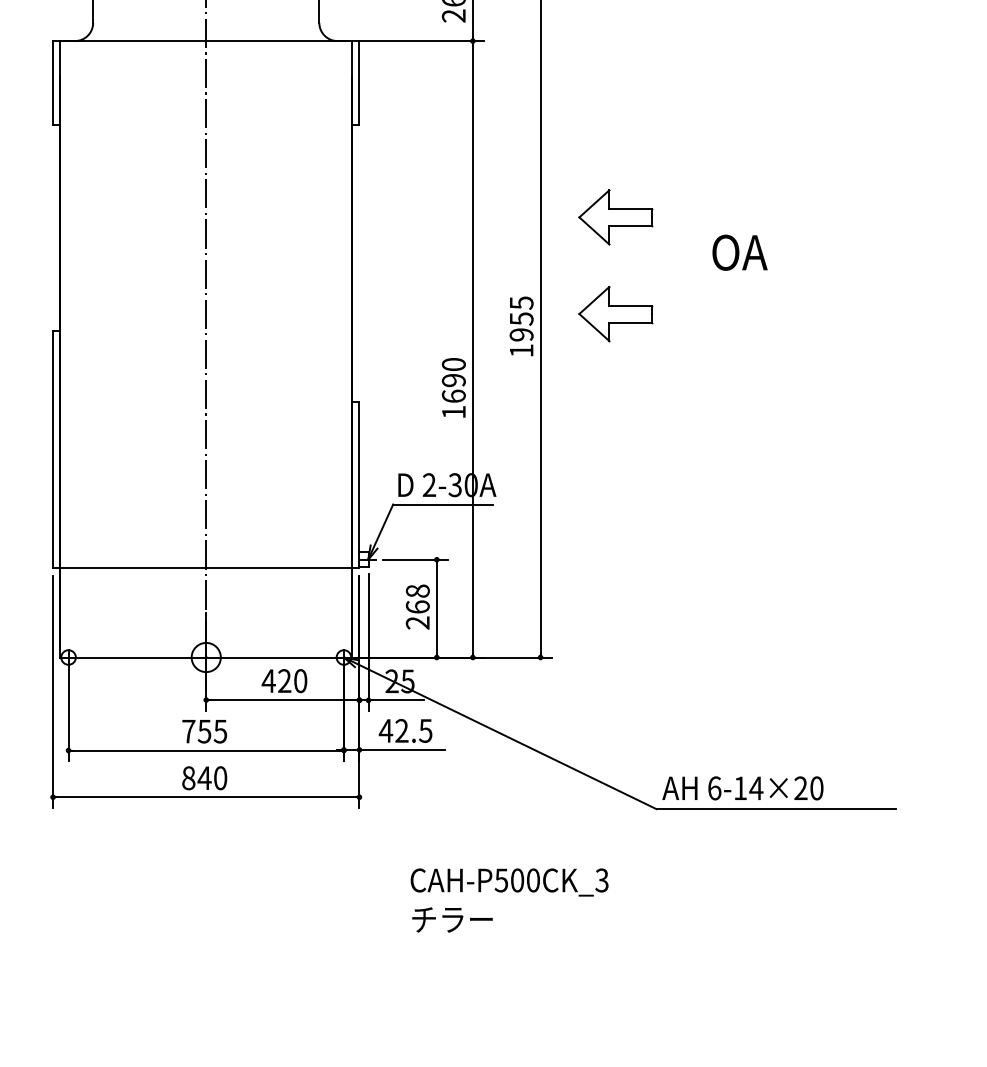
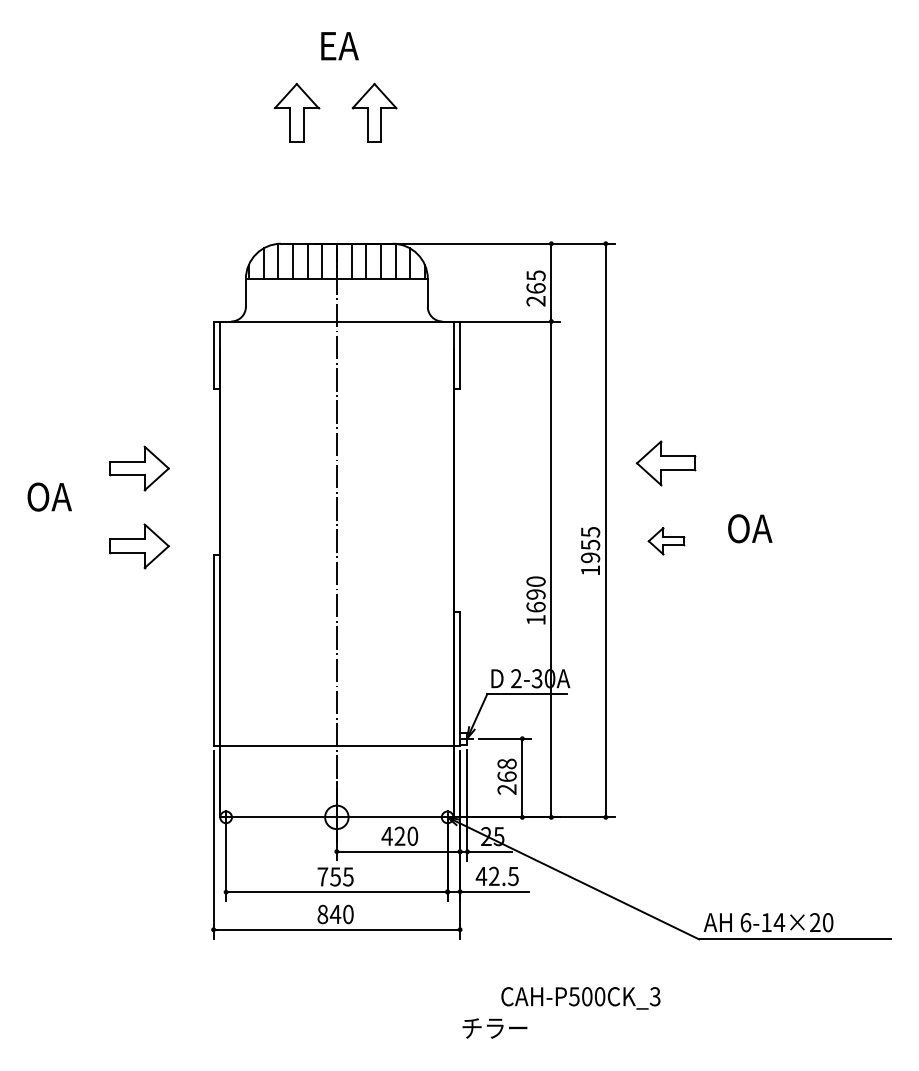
text: (740, 252) -> (750, 528), moved
part: (616, 314) -> (666, 541), size x0.6
text: (451, 919) -> (494, 1028), moved

